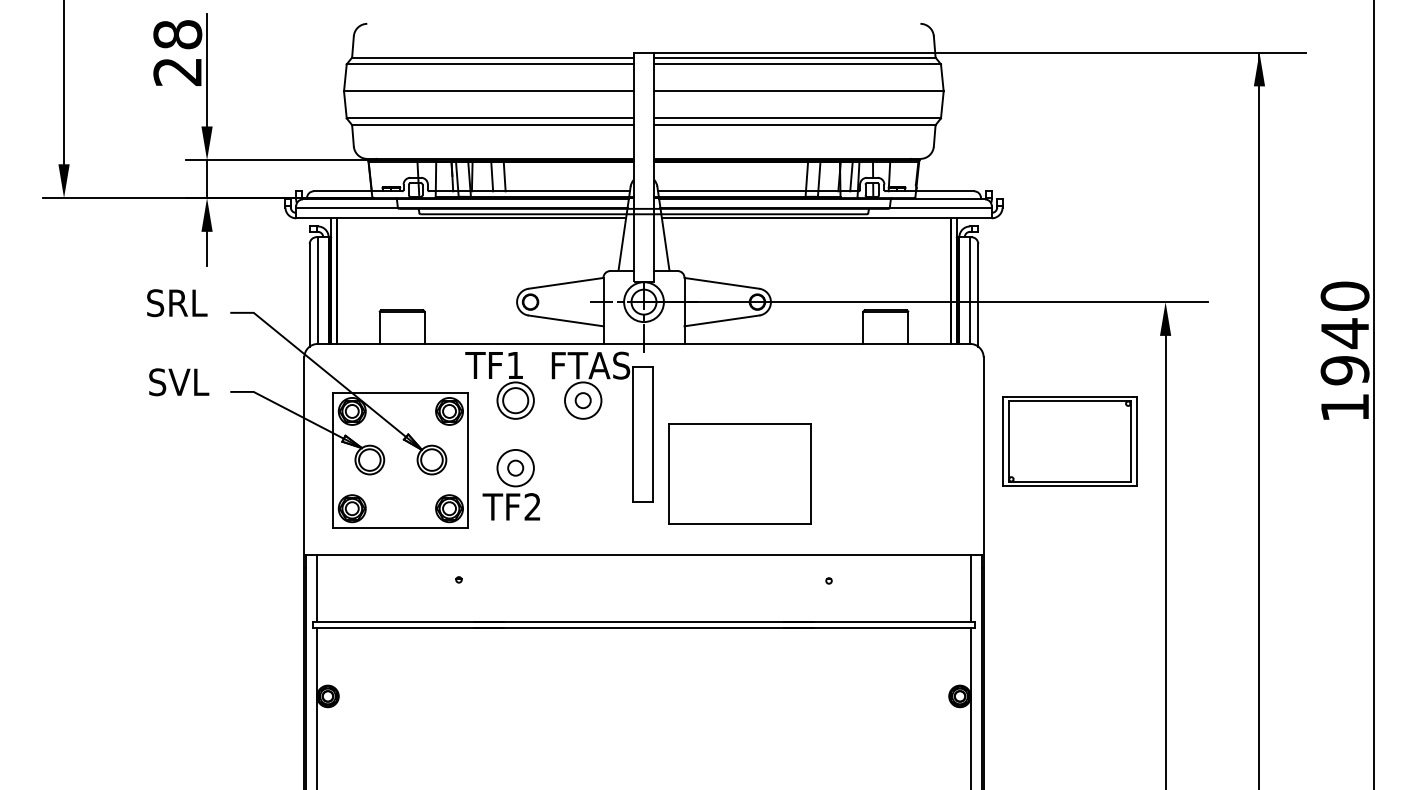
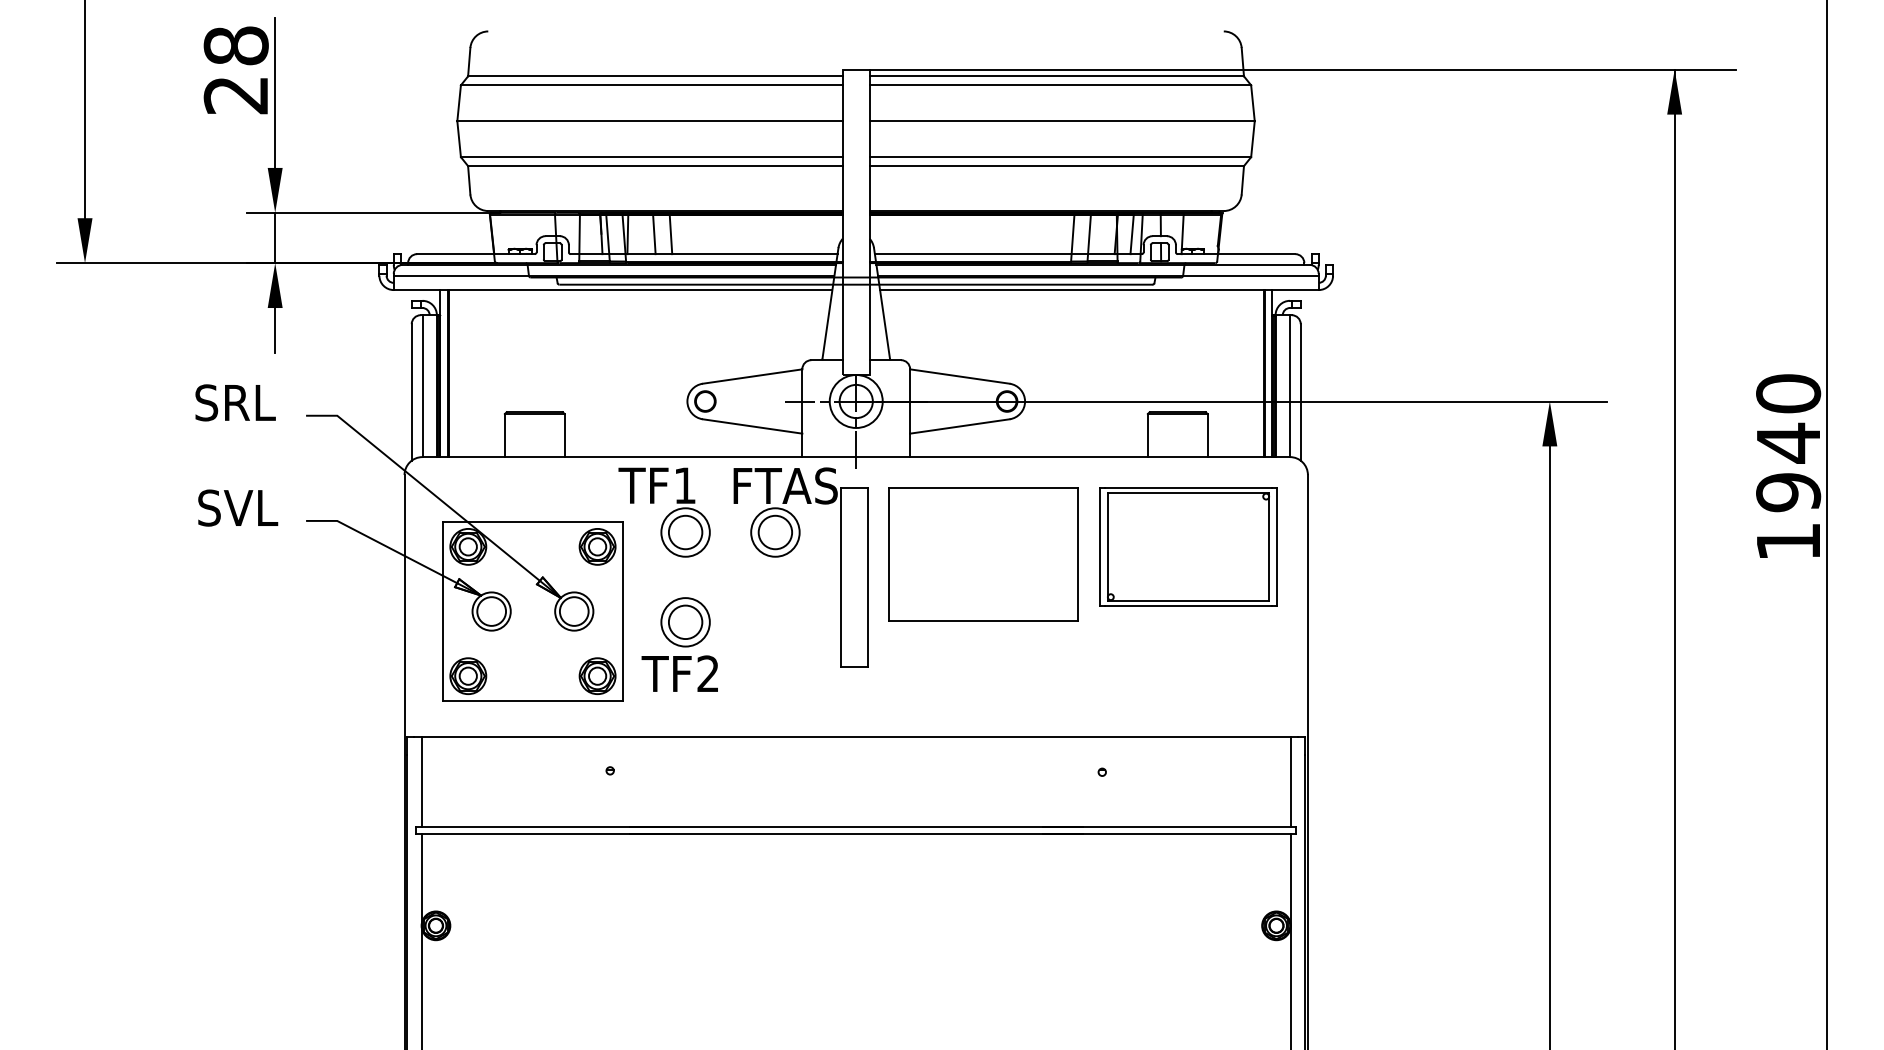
circle: (583, 400) -> (775, 532), size x1.67
part: (1069, 441) -> (1188, 546), moved
circle: (515, 468) -> (685, 622), size x1.67
part: (739, 474) -> (983, 554), moved

